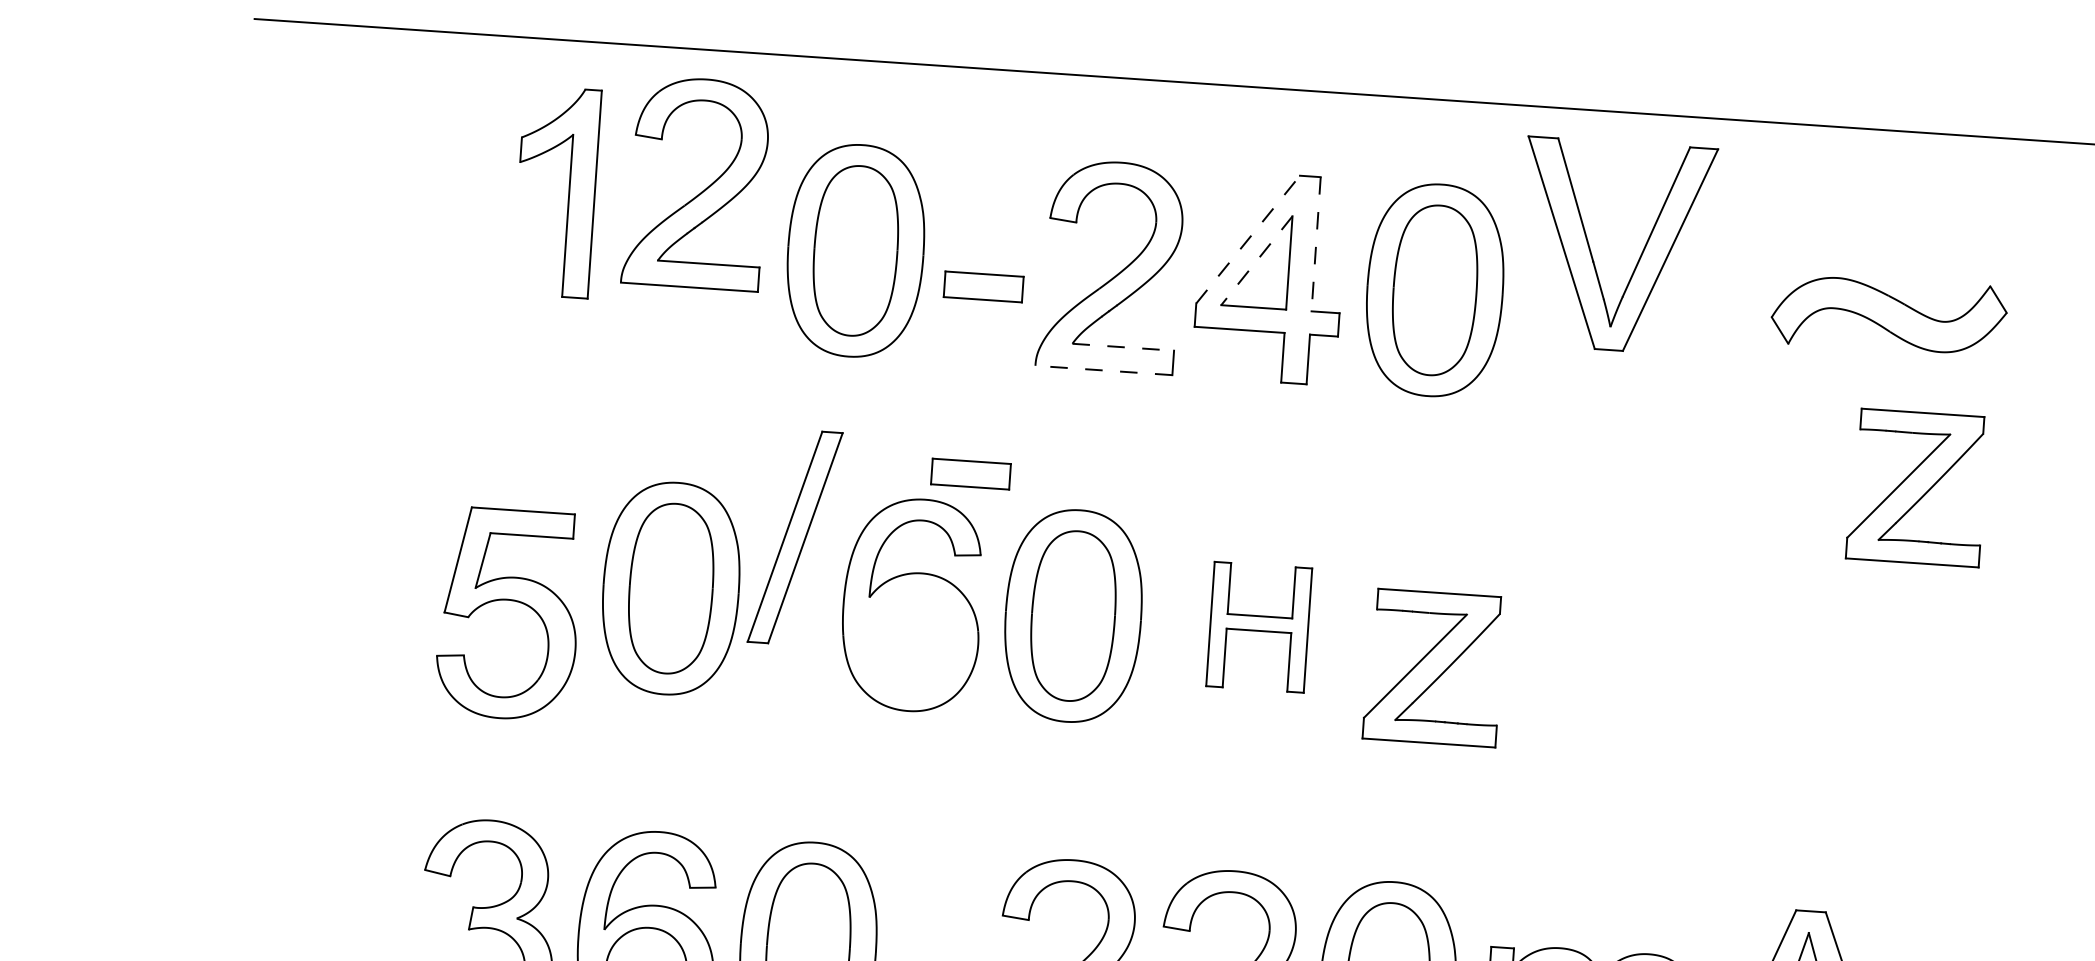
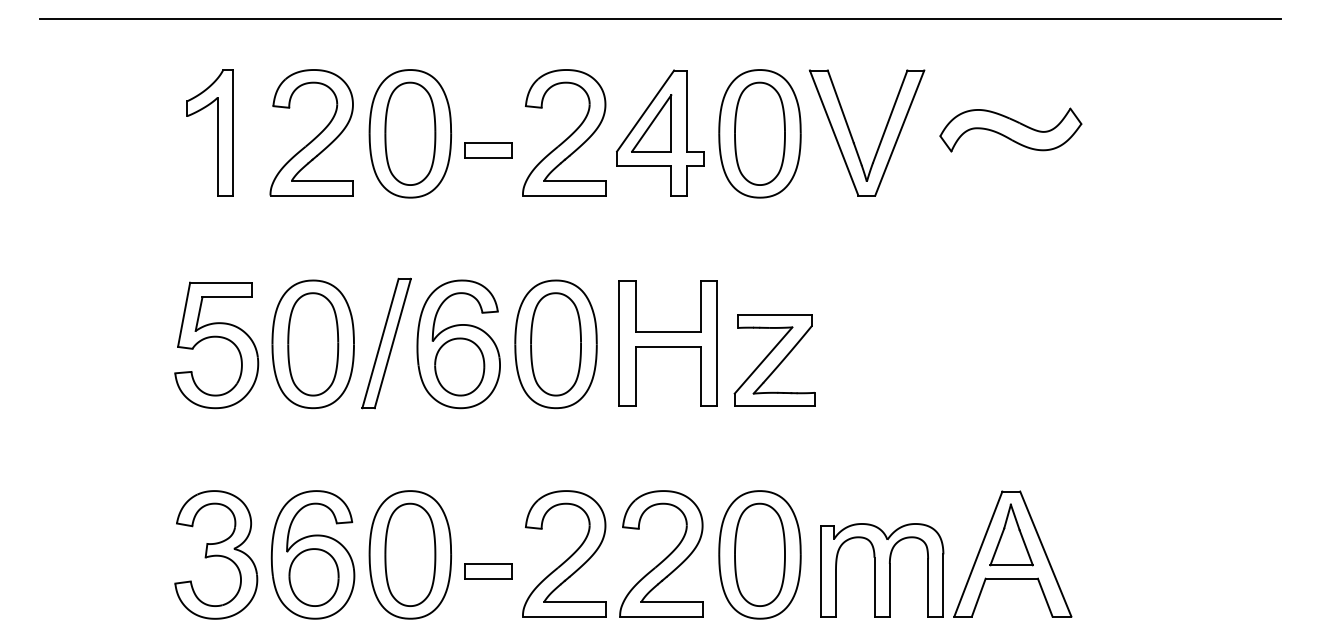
part: (695, 182) -> (311, 132), moved
part: (568, 192) -> (217, 132), moved
line: (1247, 240) -> (645, 111), dashed -> solid
line: (1315, 245) -> (686, 111), dashed -> solid
part: (1591, 248) -> (852, 135), moved
line: (1256, 260) -> (651, 123), dashed -> solid
part: (1888, 314) -> (1010, 129), moved
line: (1122, 346) -> (574, 180), dashed -> solid
line: (1102, 370) -> (563, 195), dashed -> solid
part: (970, 474) -> (488, 263), removed
part: (1916, 487) -> (1057, 232), removed
part: (794, 537) -> (386, 343), moved
part: (509, 601) -> (216, 337), moved
part: (1258, 627) -> (667, 343), size x1.67
part: (910, 641) -> (459, 366), added

